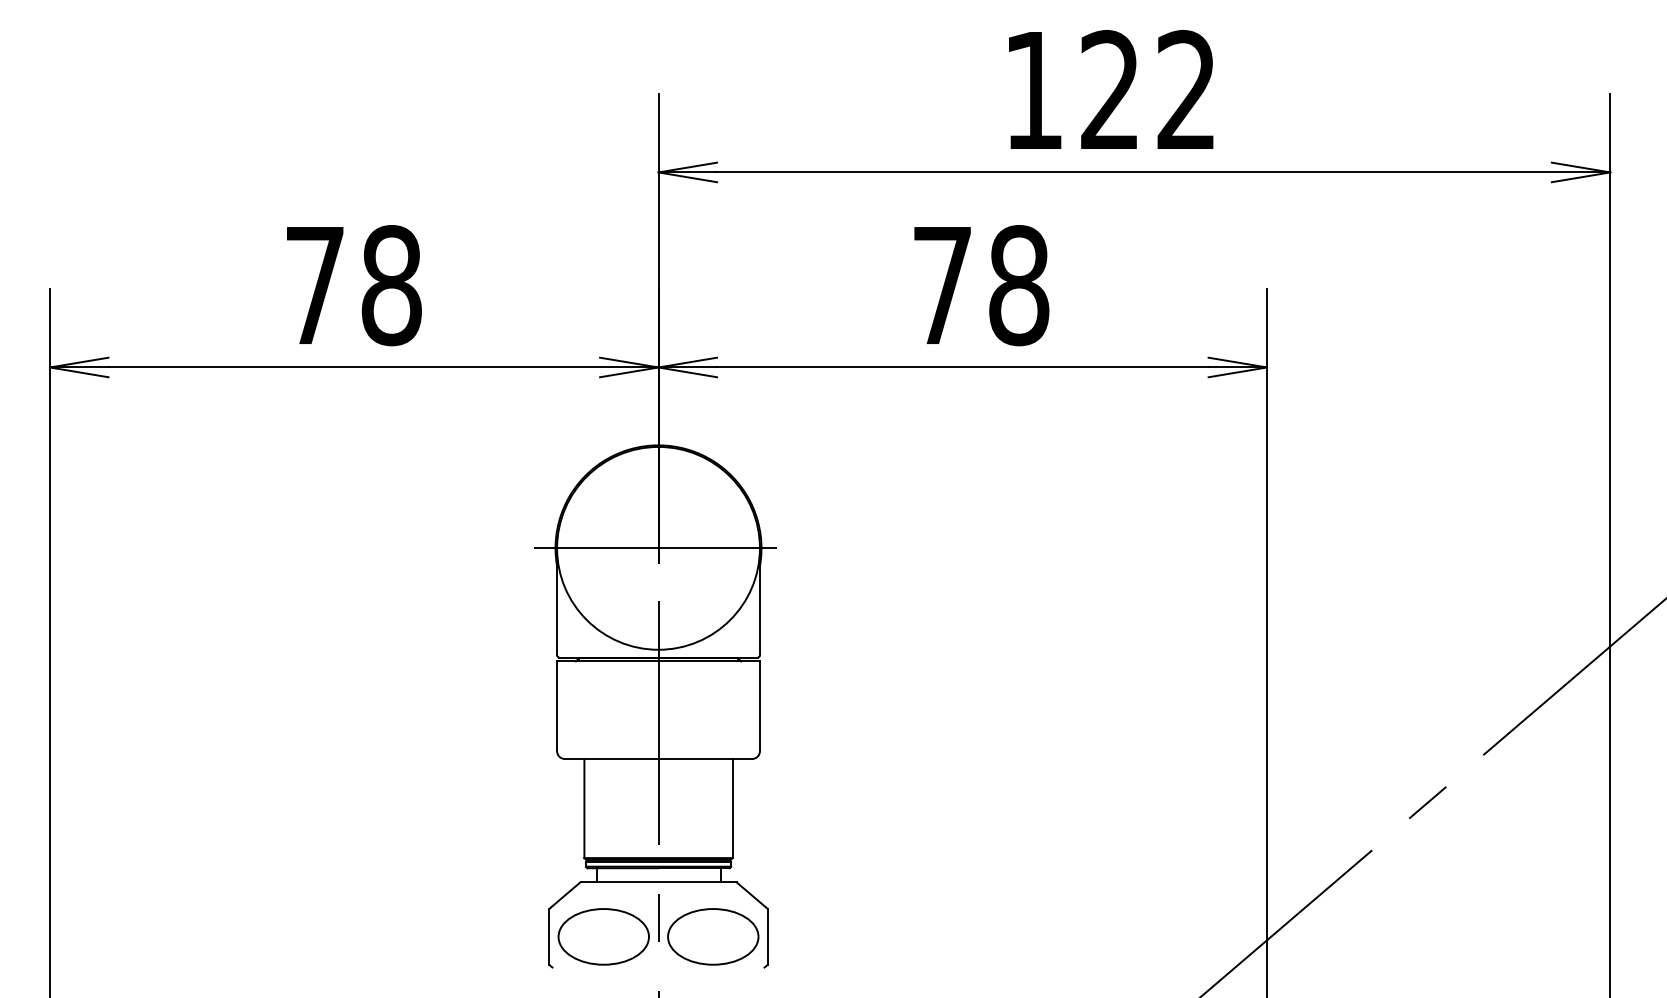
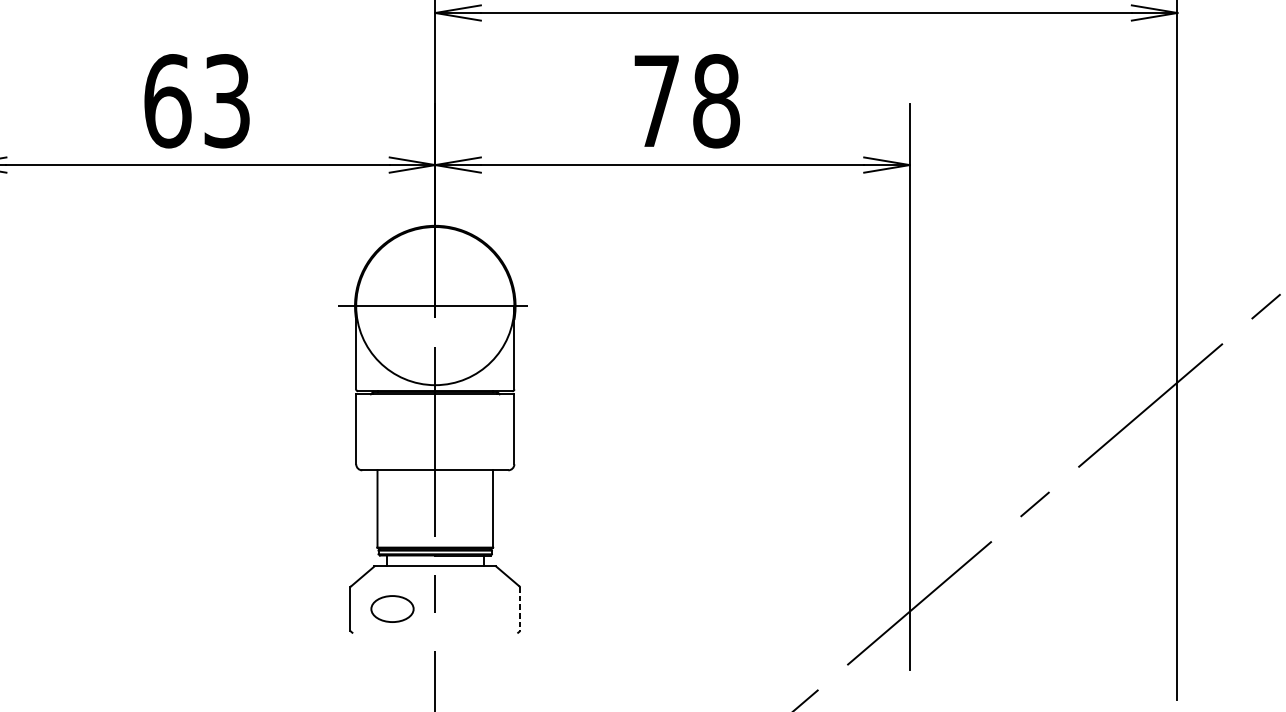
text: (353, 285) -> (197, 101), 78 -> 63
part: (603, 936) -> (392, 608), size x0.6
part: (713, 936) -> (478, 608), removed
line: (767, 936) -> (520, 608), solid -> dashed

